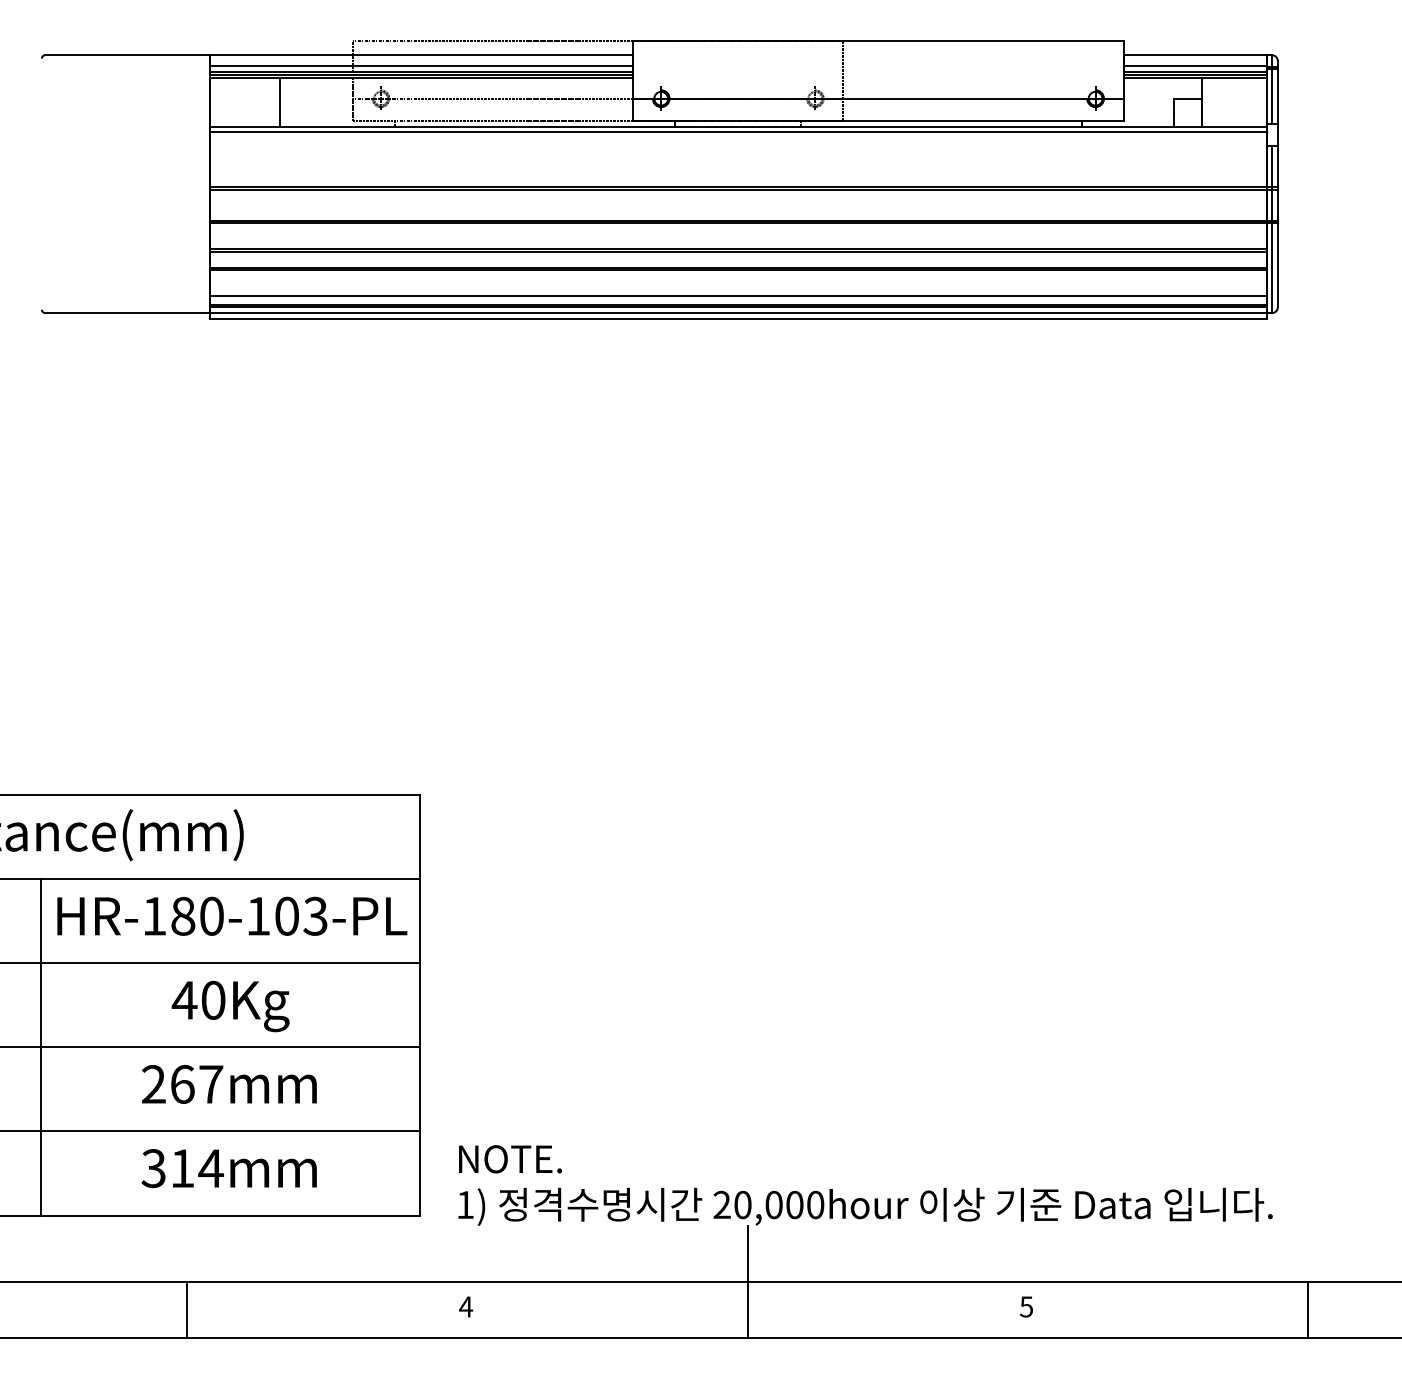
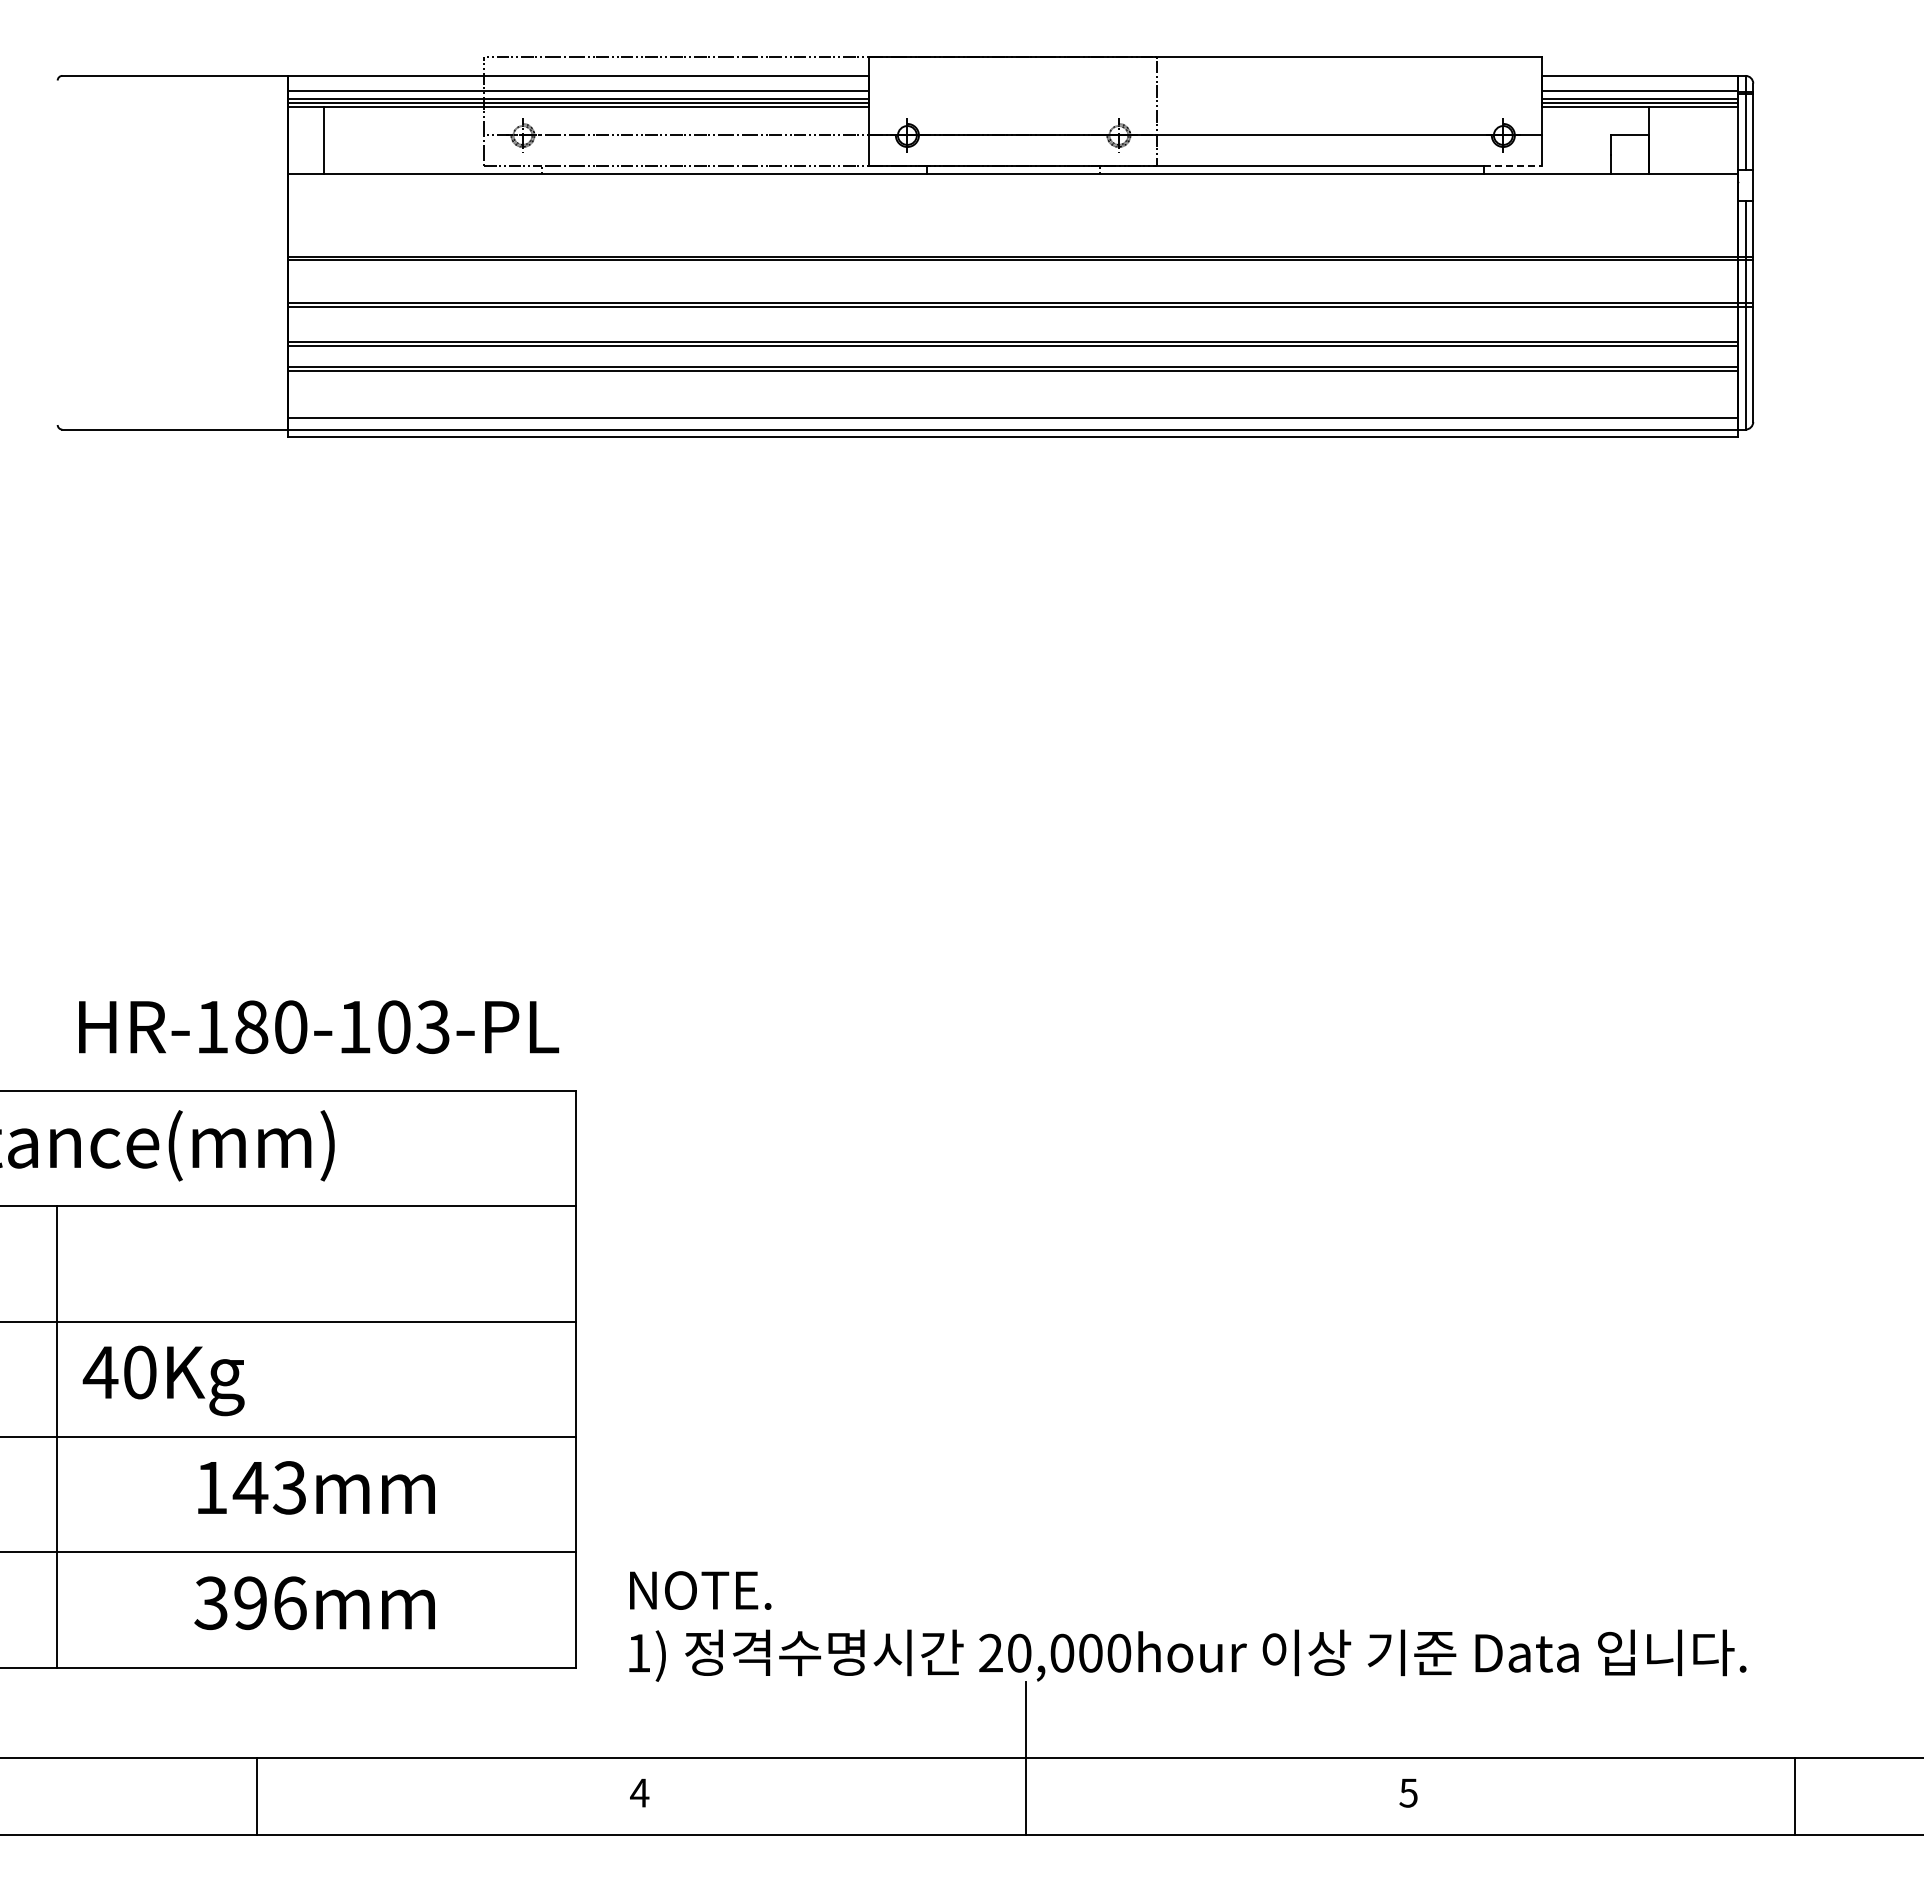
line: (280, 101) -> (323, 139), moved
line: (1102, 121) -> (1512, 166), solid -> dashed
line: (737, 132) -> (1012, 181), removed
line: (737, 296) -> (1012, 406), removed
line: (737, 307) -> (1012, 421), removed
text: (232, 915) -> (319, 1026), moved
text: (230, 1006) -> (163, 1380), moved
text: (182, 1084) -> (250, 1487), 267mm -> 143mm
text: (196, 1168) -> (270, 1603), 314mm -> 396mm

